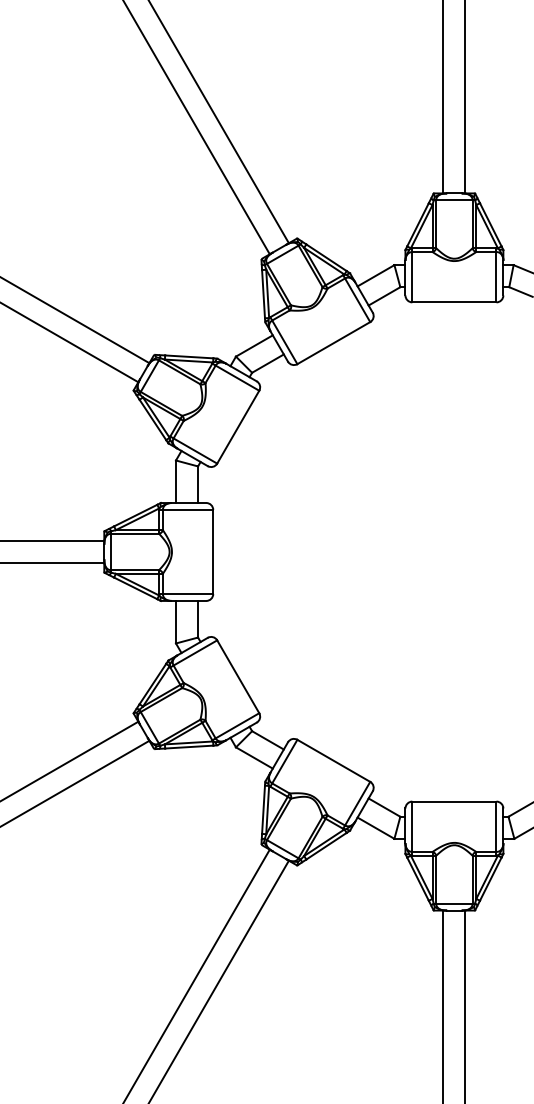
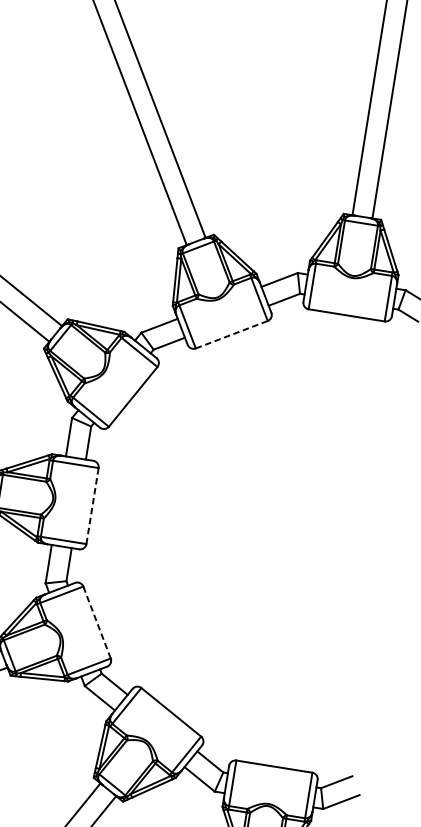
line: (334, 342) -> (232, 334), solid -> dashed
line: (213, 551) -> (92, 505), solid -> dashed
line: (238, 676) -> (97, 622), solid -> dashed

